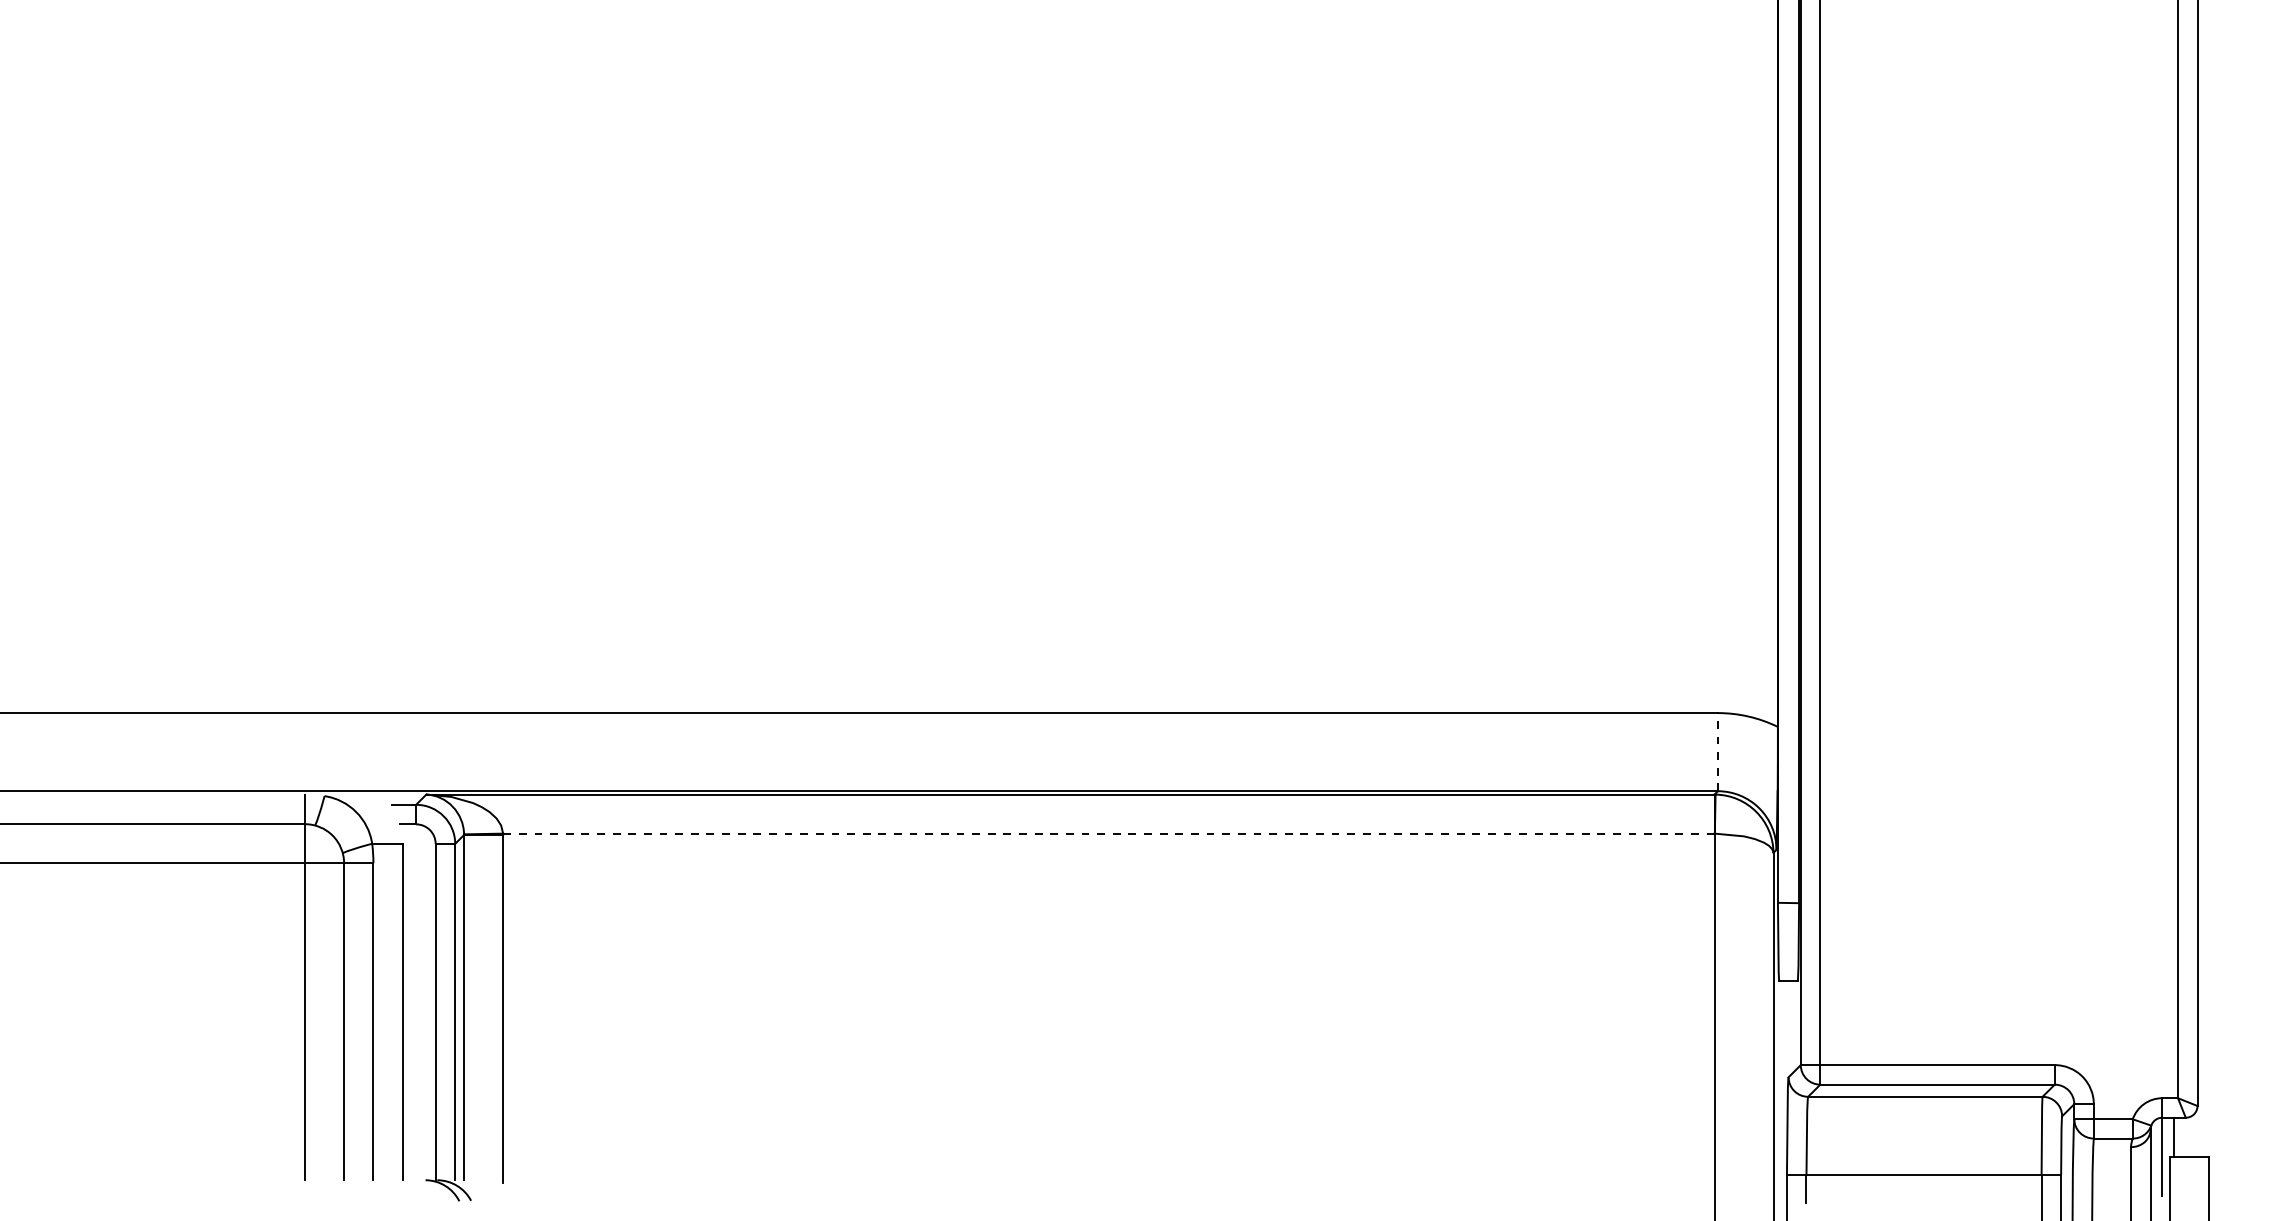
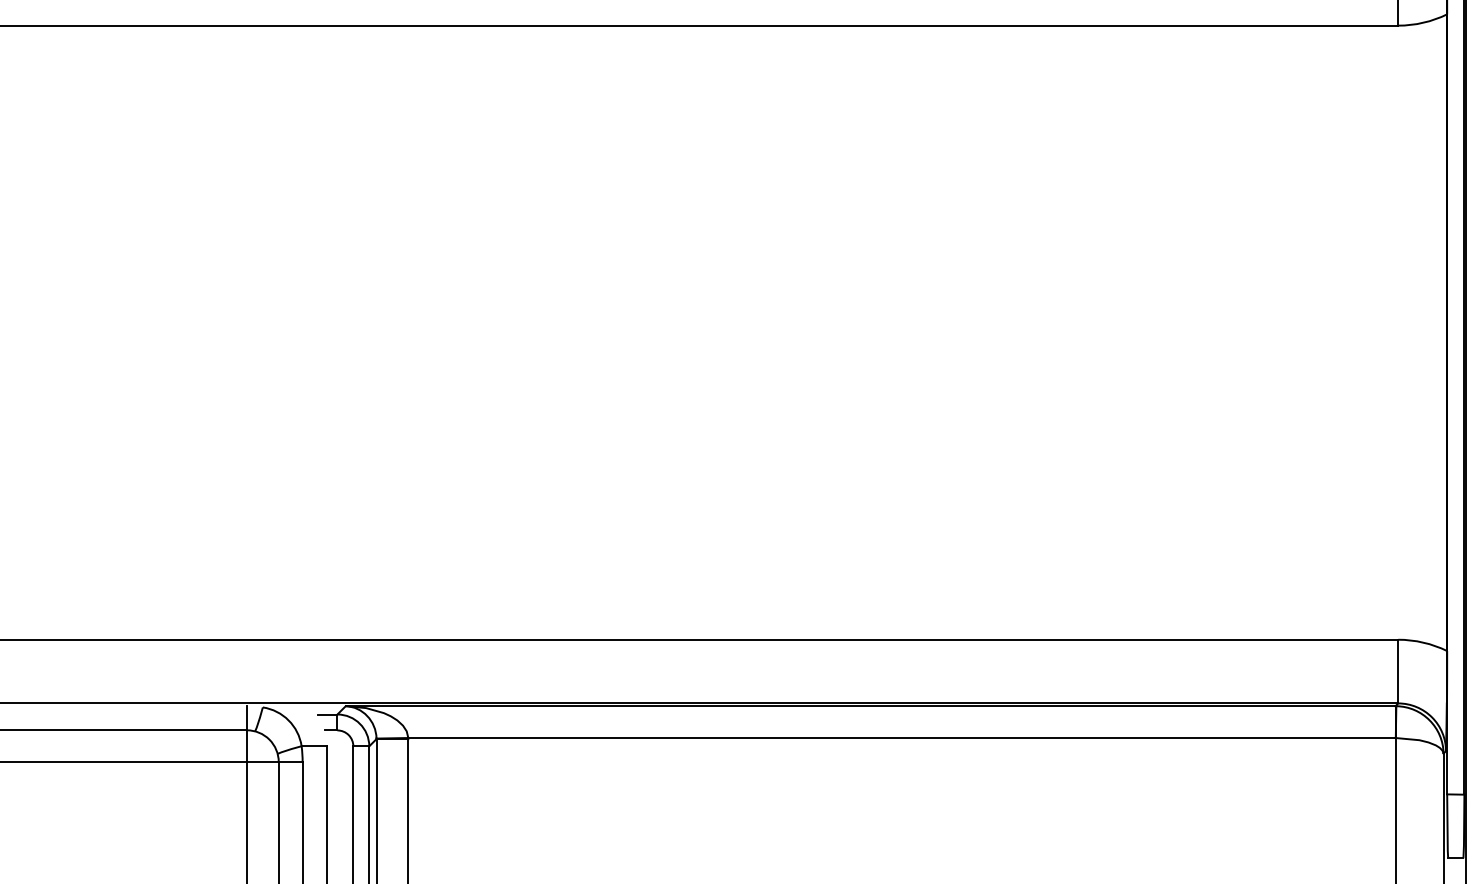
line: (1717, 751) -> (1397, 671), dashed -> solid
line: (1108, 833) -> (901, 737), dashed -> solid

